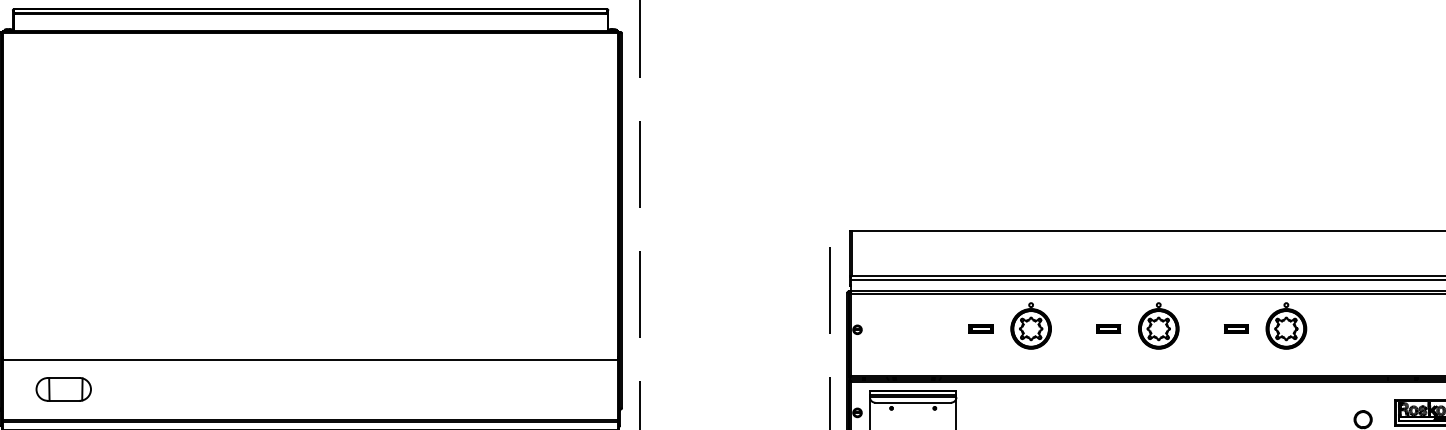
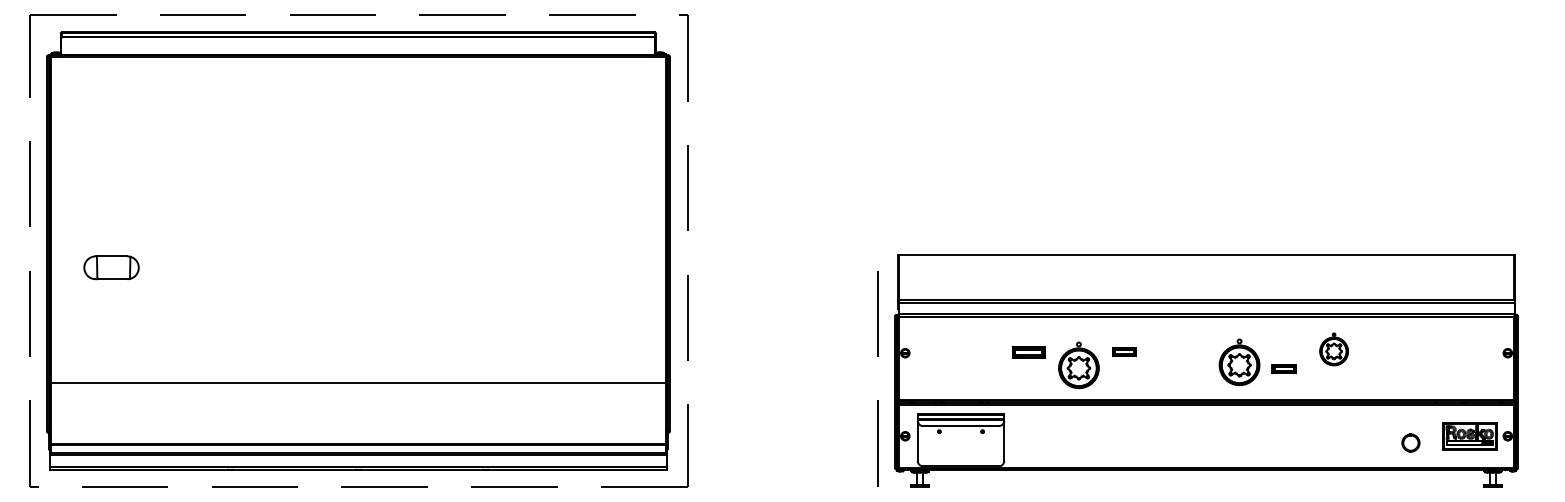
part: (1030, 326) -> (1078, 365), moved
part: (1158, 326) -> (1239, 362), moved
part: (1285, 326) -> (1333, 349), size x0.7
part: (980, 328) -> (1028, 351), size x1.4
part: (1108, 329) -> (1124, 352), moved
part: (1235, 329) -> (1283, 369), moved
part: (63, 389) -> (111, 267), moved

